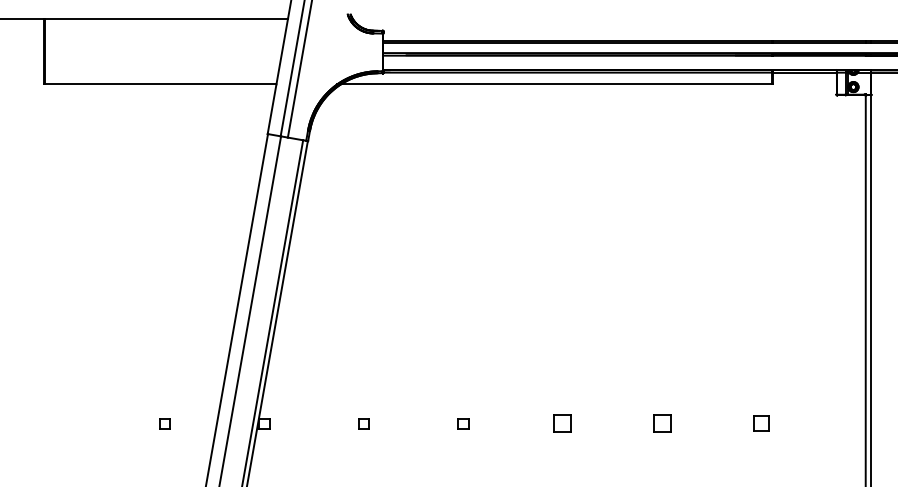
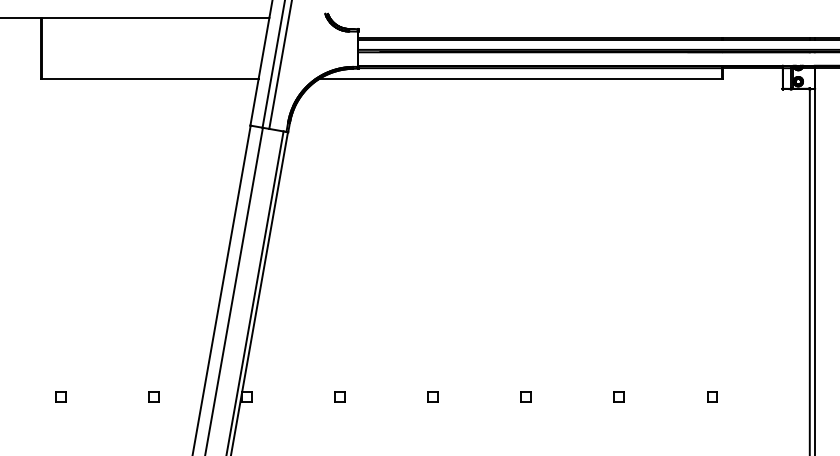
part: (65, 423) -> (61, 396), added
part: (562, 423) -> (526, 396), size x0.62
part: (662, 423) -> (619, 396), size x0.62
part: (761, 423) -> (712, 396), size x0.71

